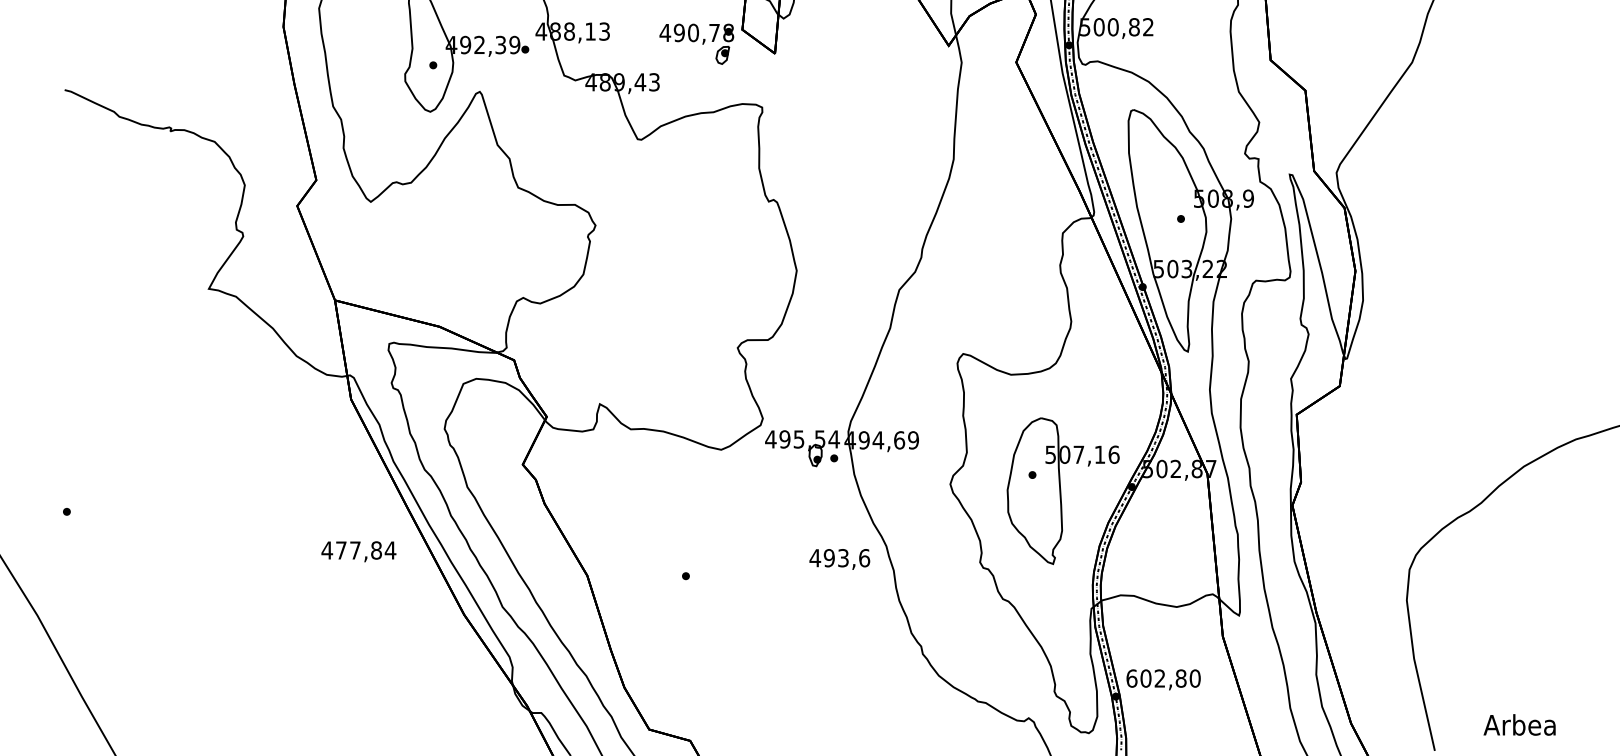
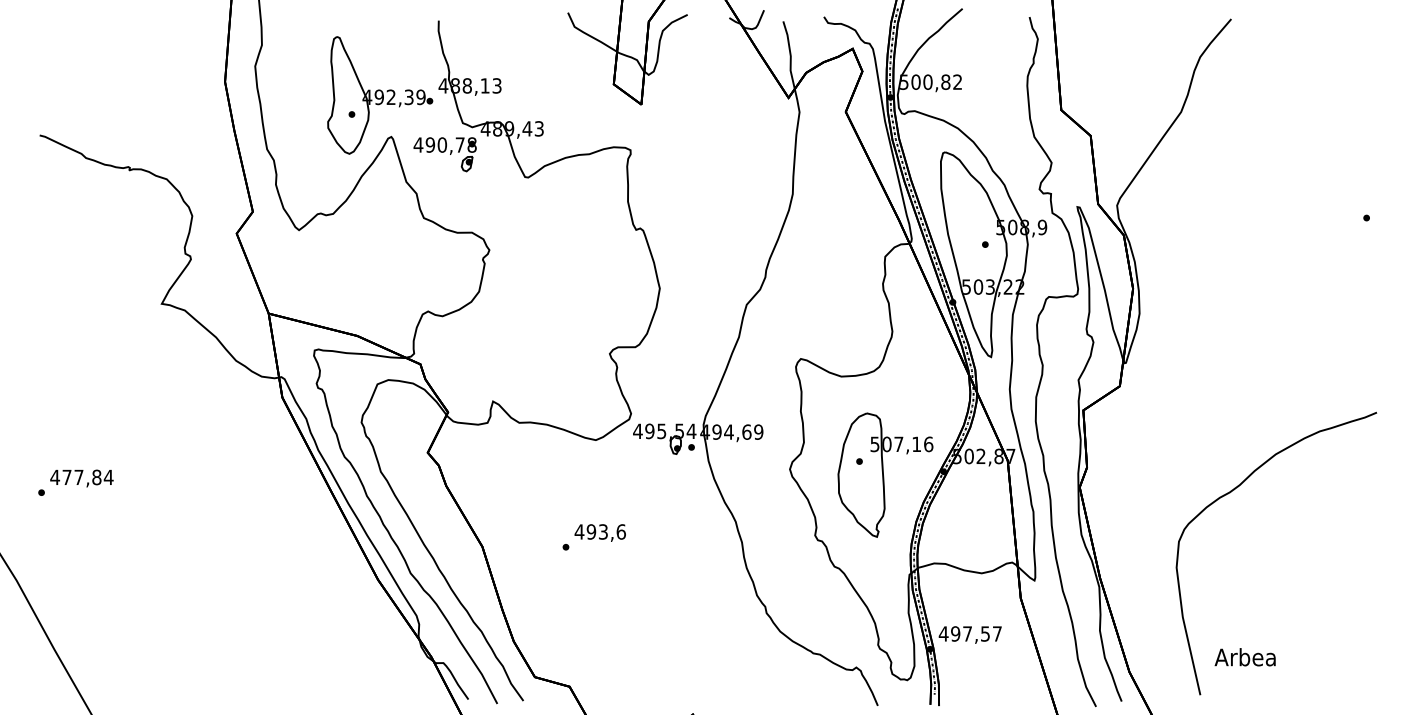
part: (696, 44) -> (444, 154), moved
text: (358, 551) -> (81, 478), moved
text: (838, 558) -> (599, 532), moved
text: (1163, 678) -> (970, 633), 602,80 -> 497,57
text: (1518, 725) -> (1244, 657), moved

